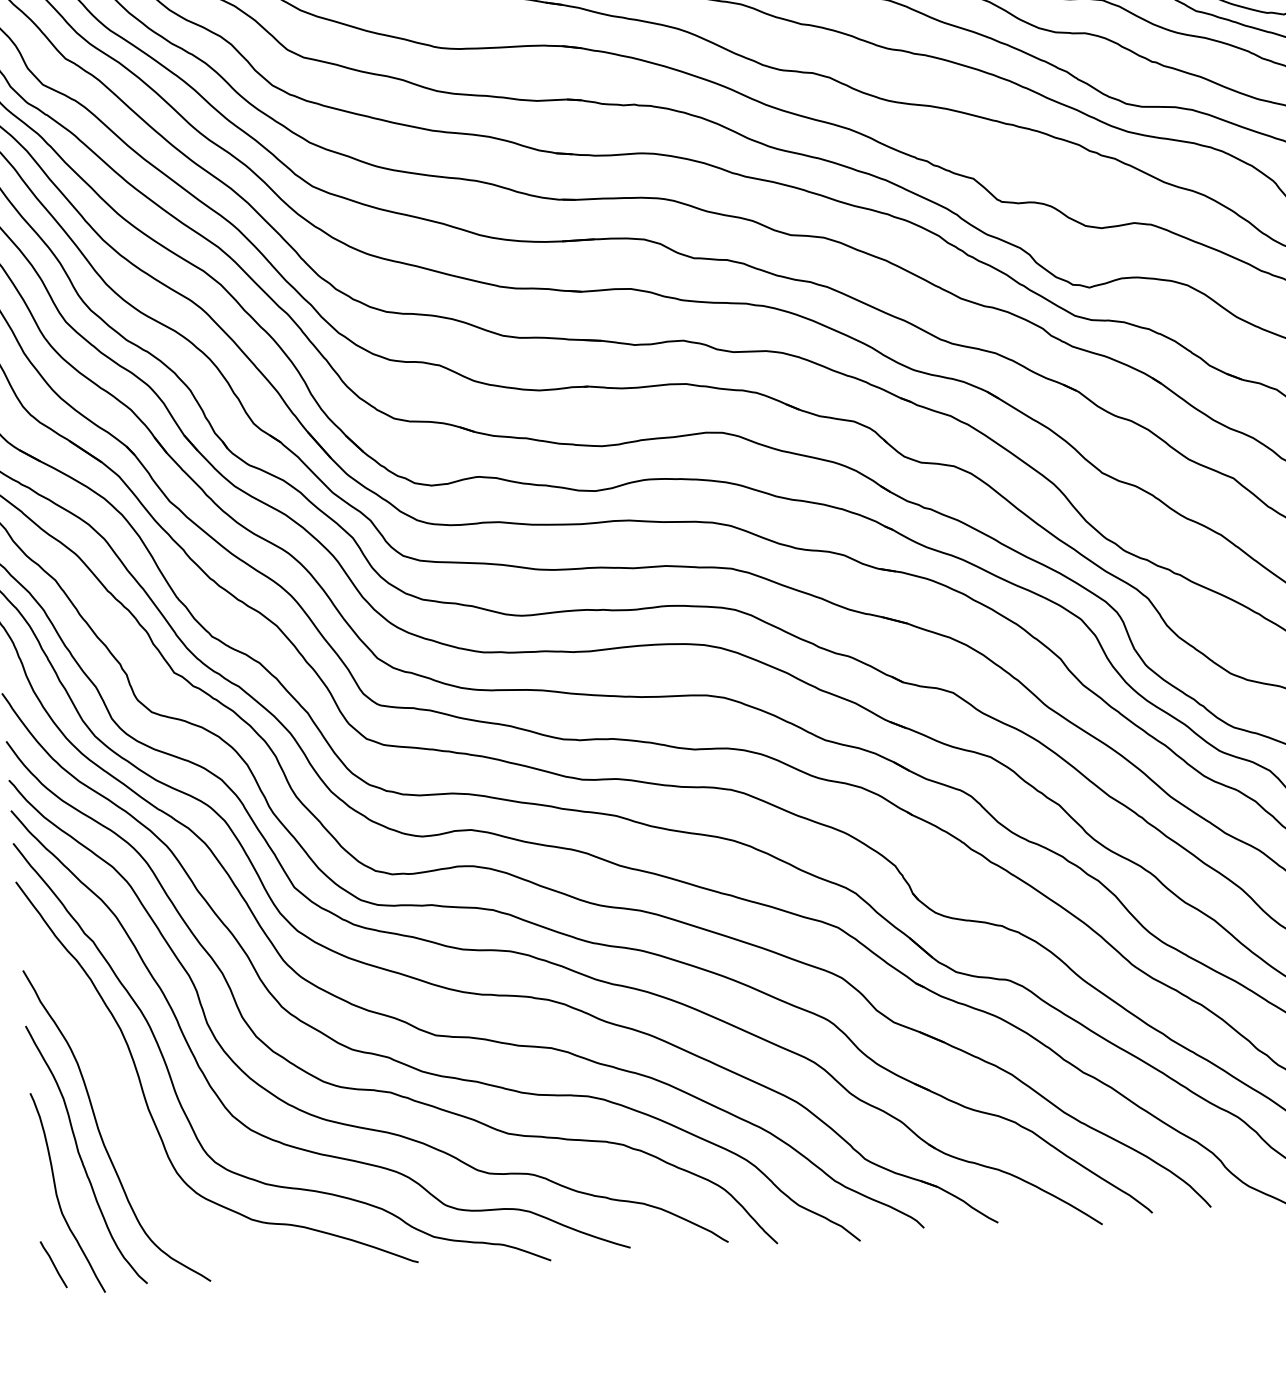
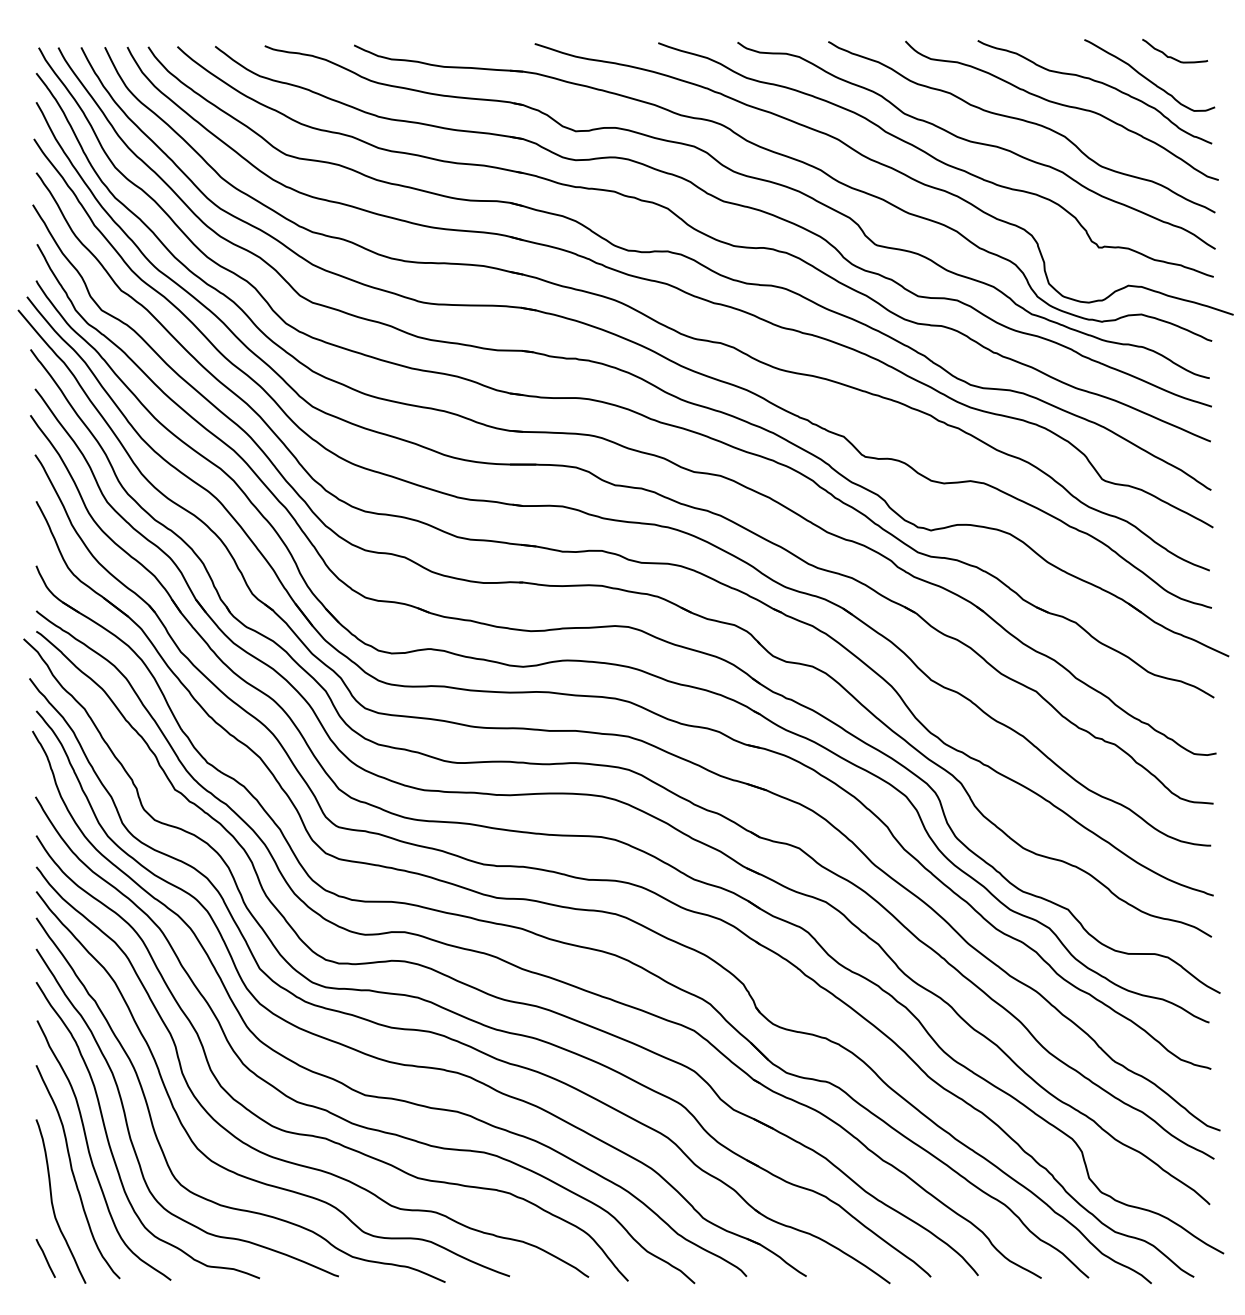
curve: (122, 1114) -> (109, 1141), added

